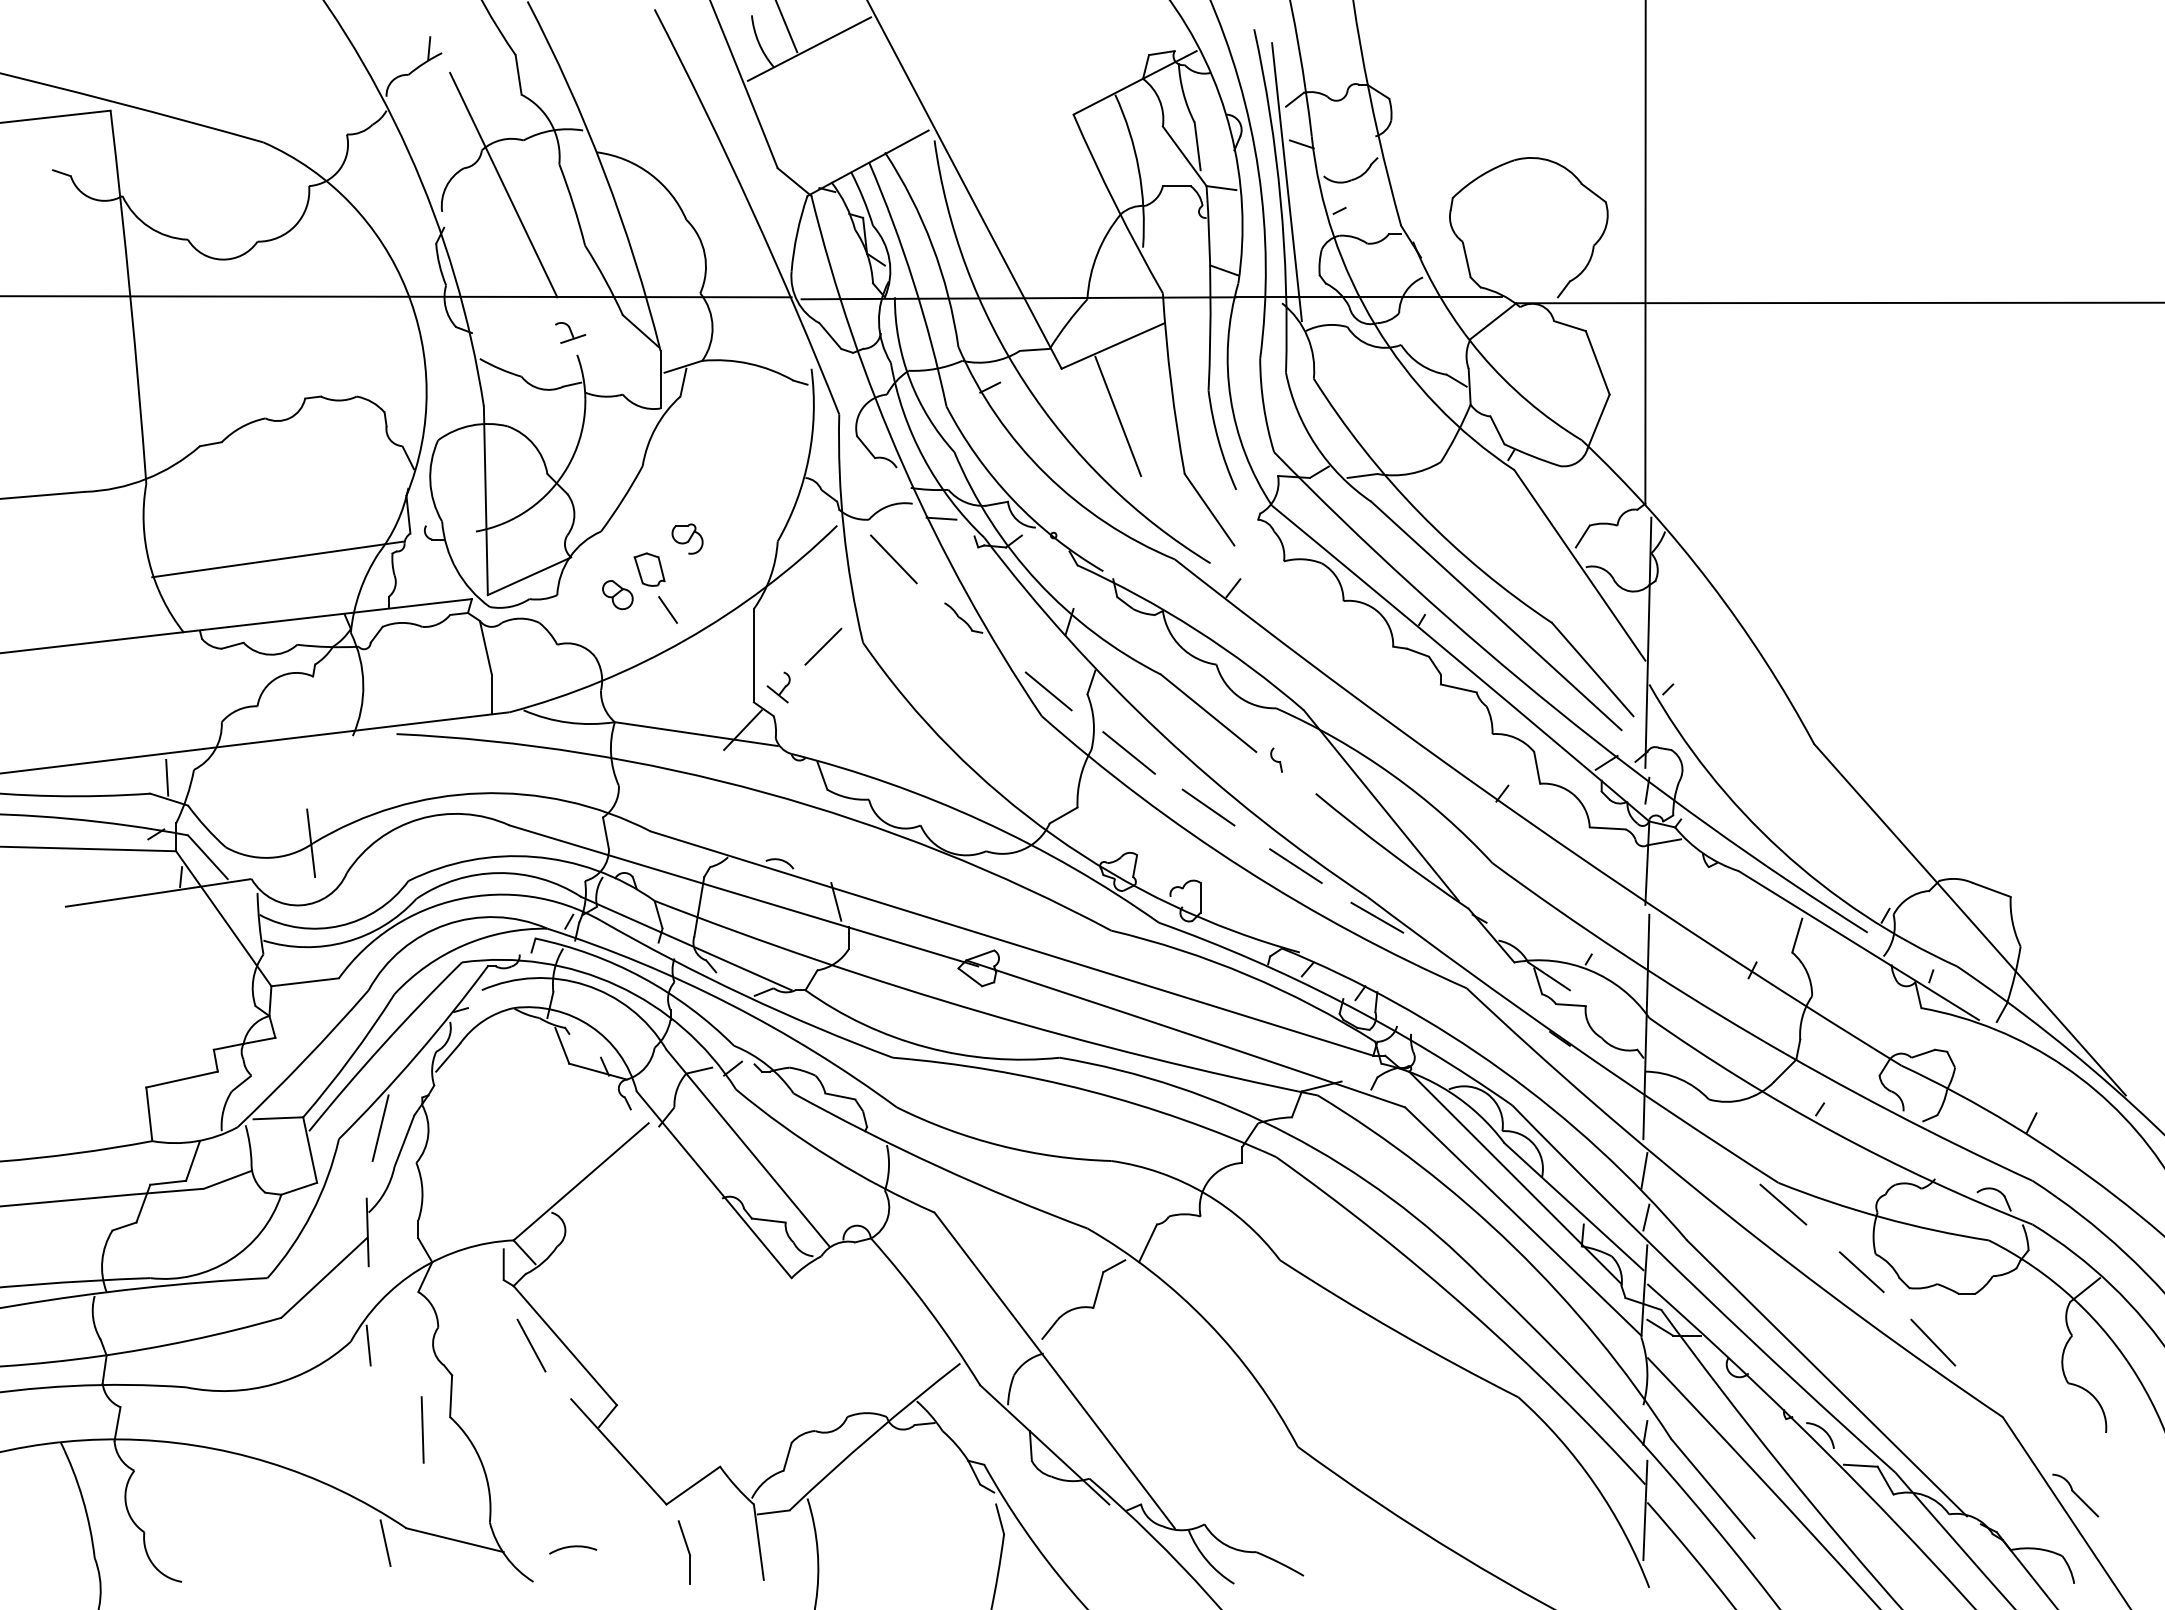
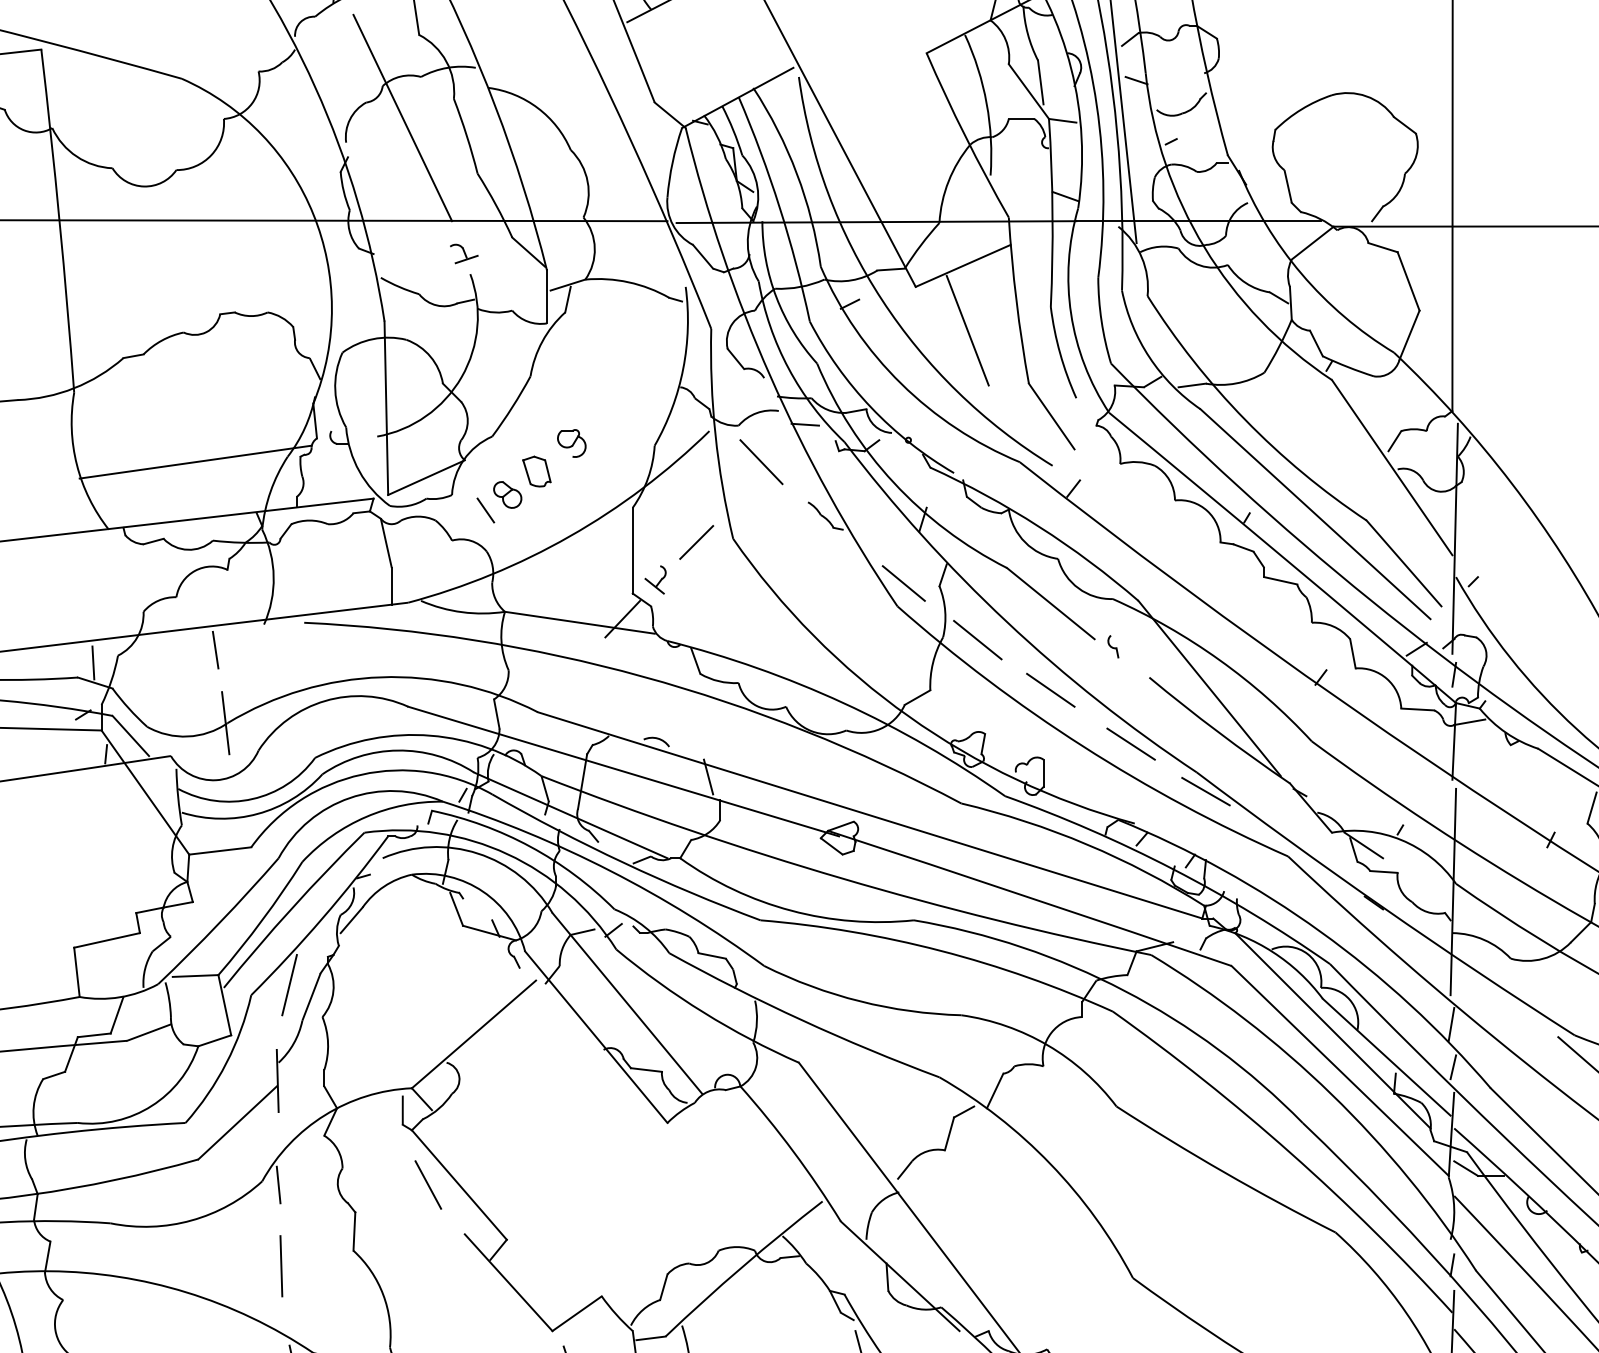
line: (667, 609) -> (485, 510), moved
line: (300, 763) -> (215, 649), added
line: (422, 1429) -> (281, 1265), moved

